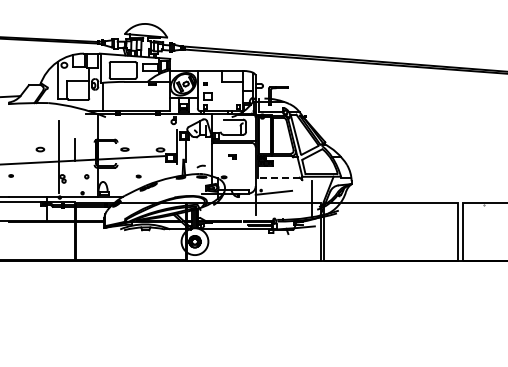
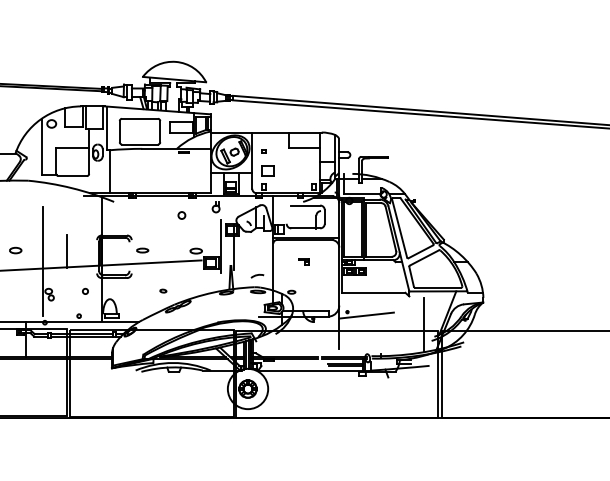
circle: (150, 126) -> (181, 215), added
line: (278, 177) -> (373, 292), dashed -> solid

